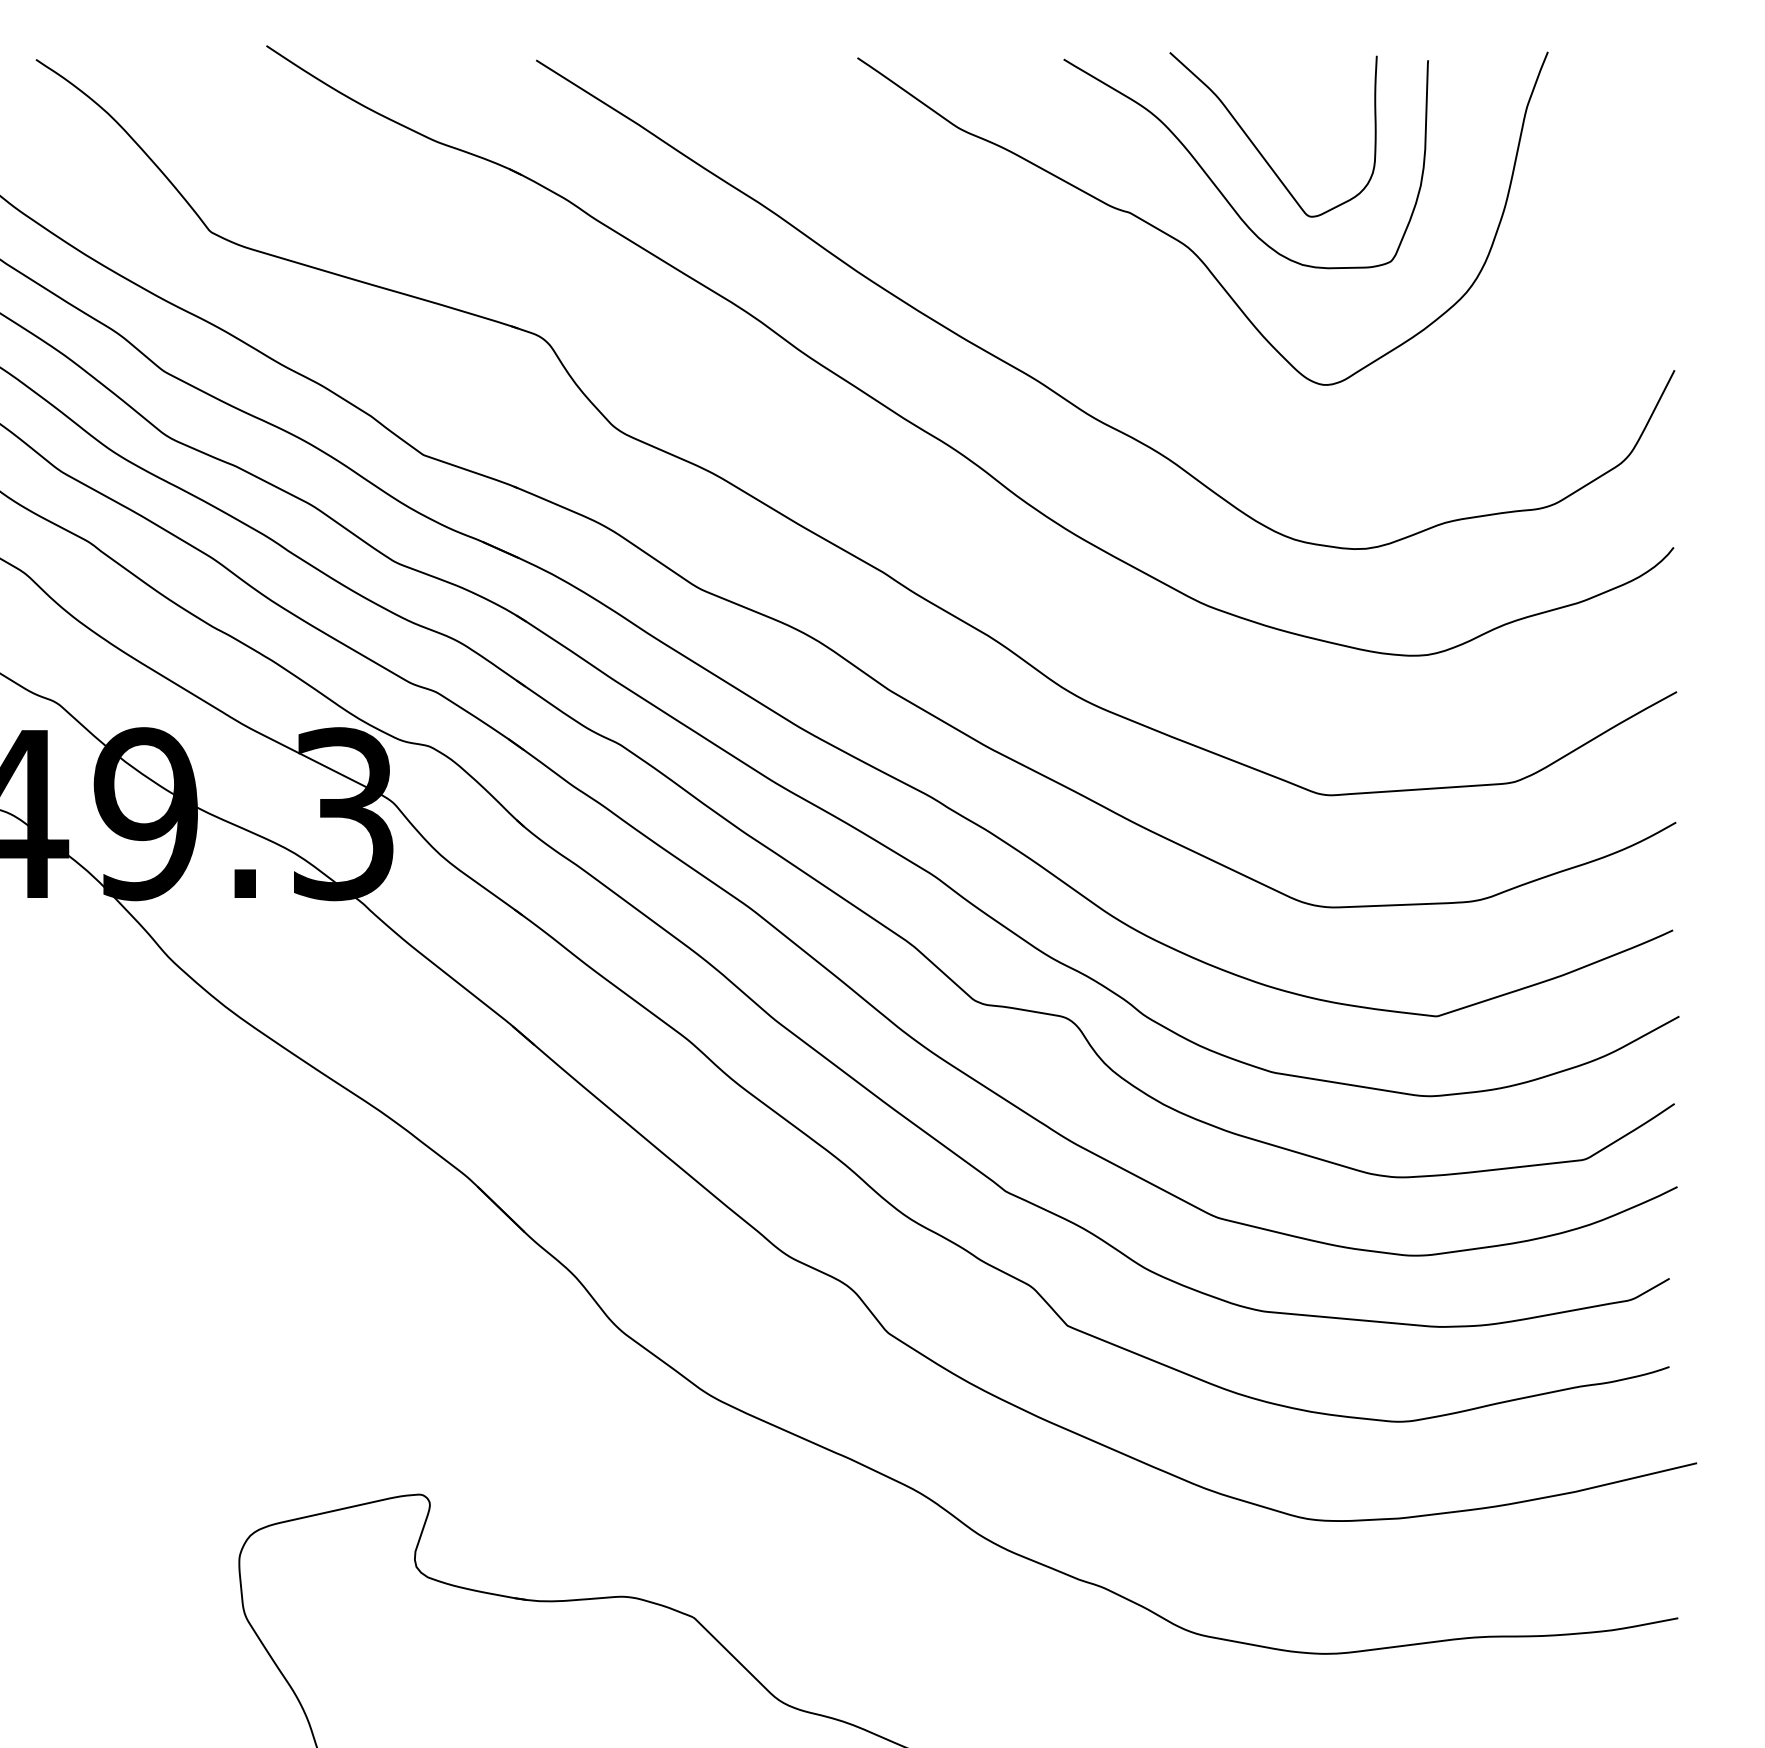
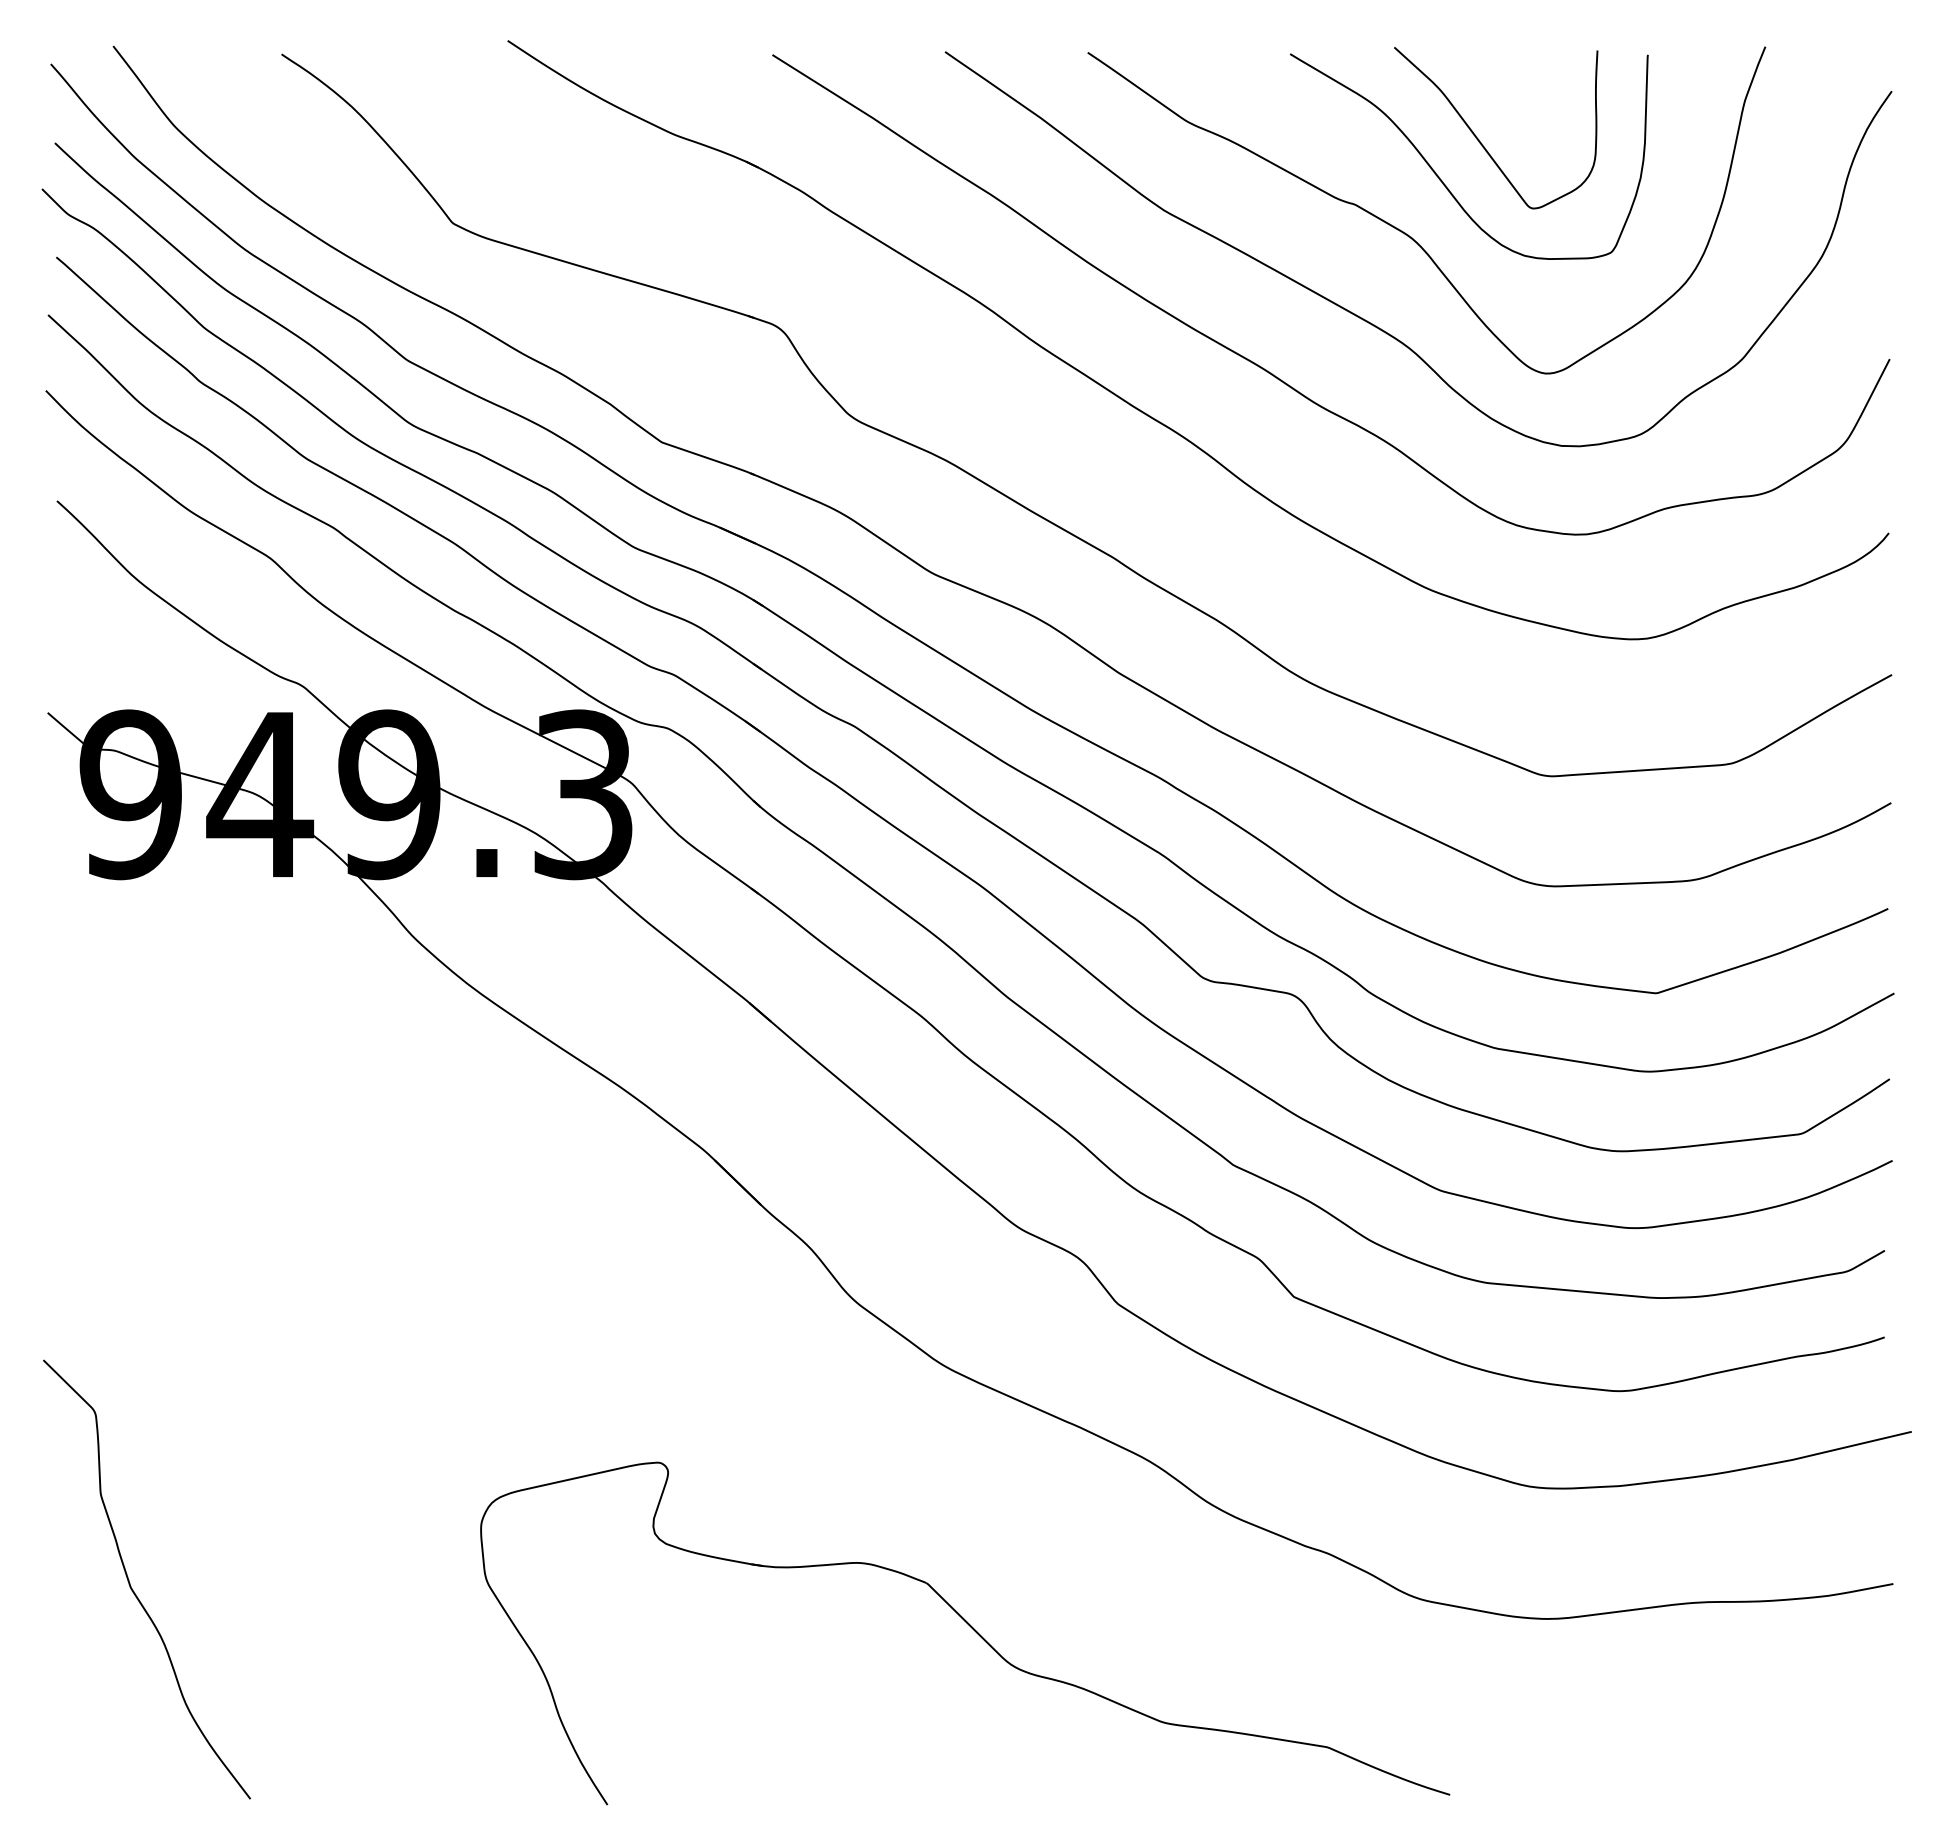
curve: (1151, 335) -> (1376, 325), added

